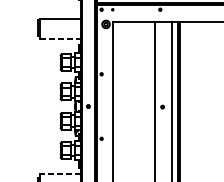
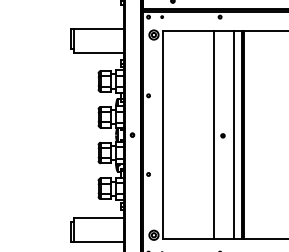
line: (61, 39) -> (99, 53), dashed -> solid
line: (60, 174) -> (98, 217), dashed -> solid

